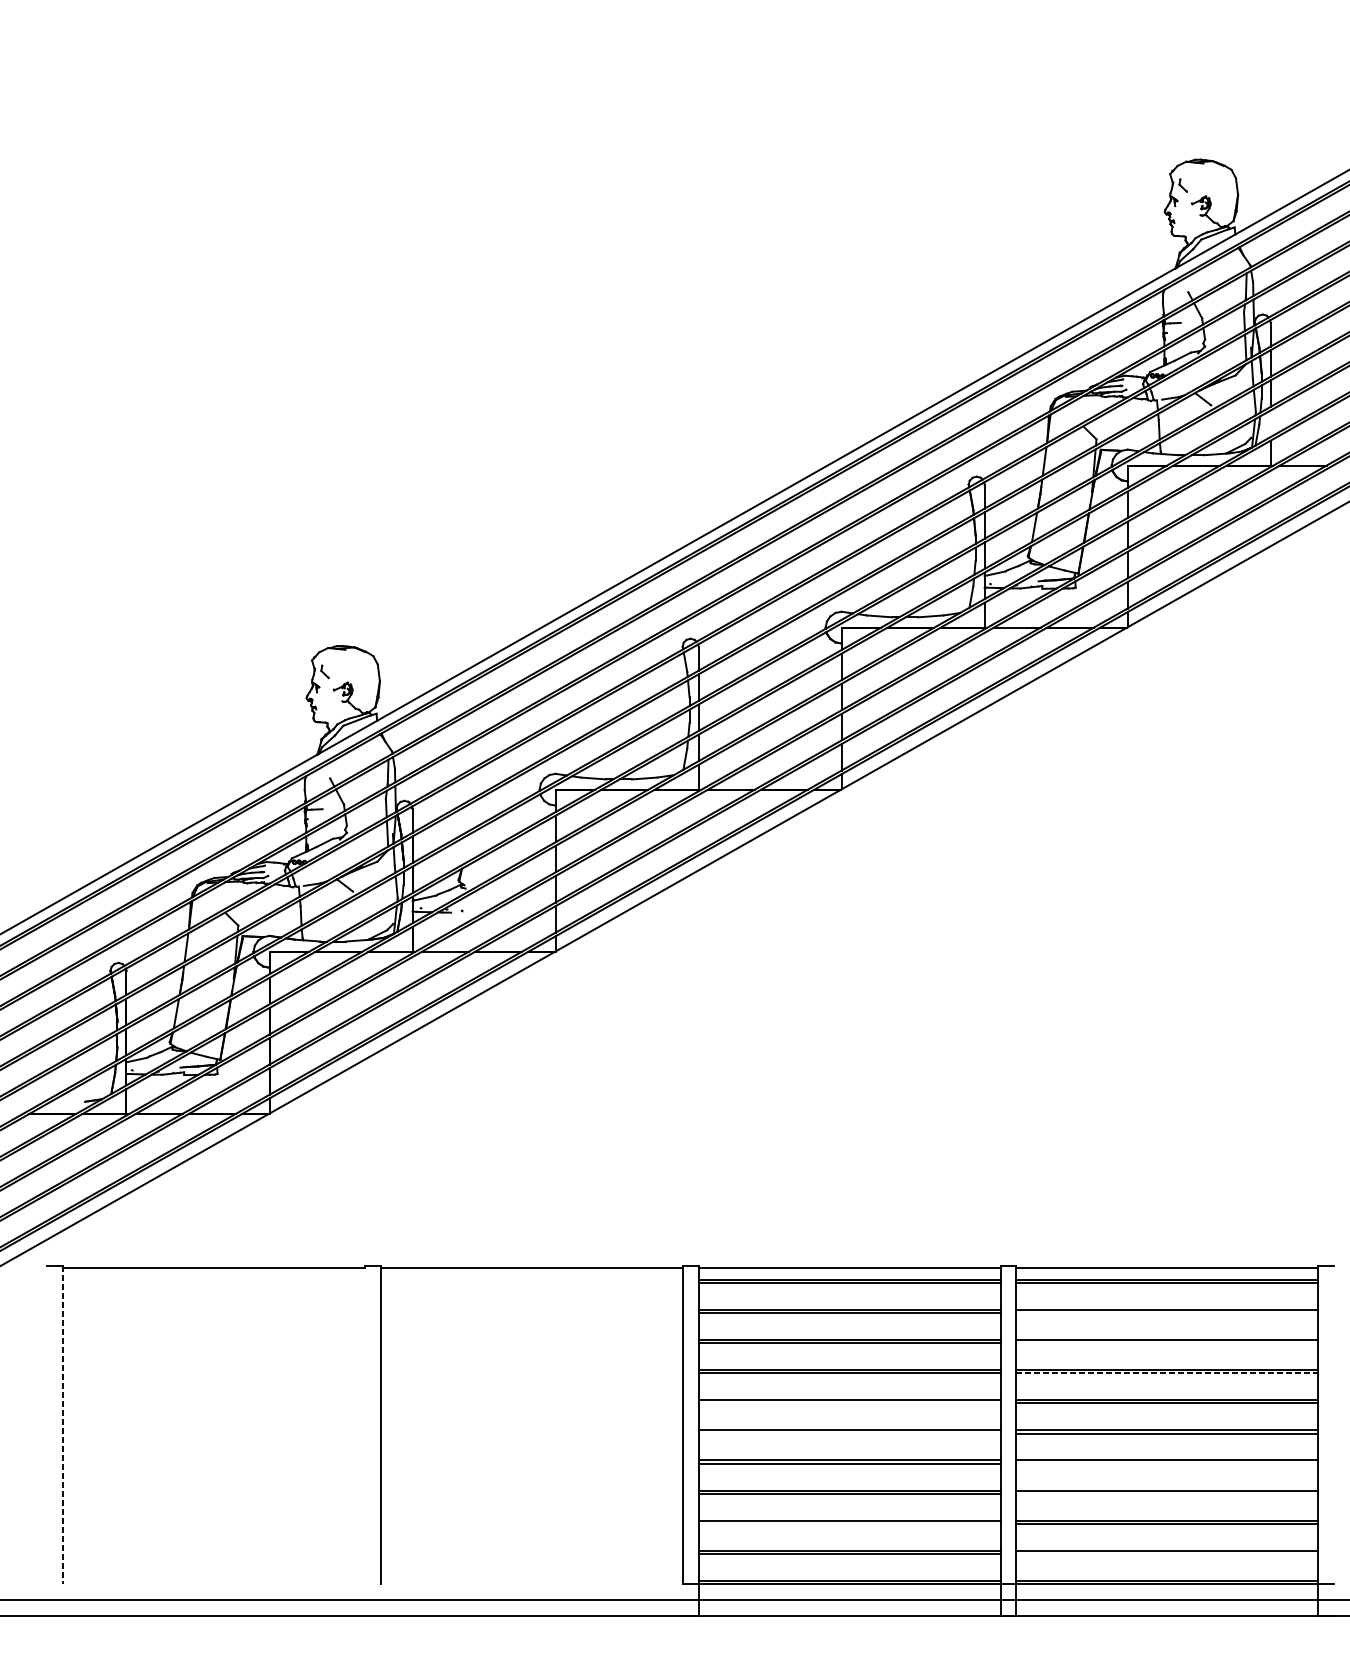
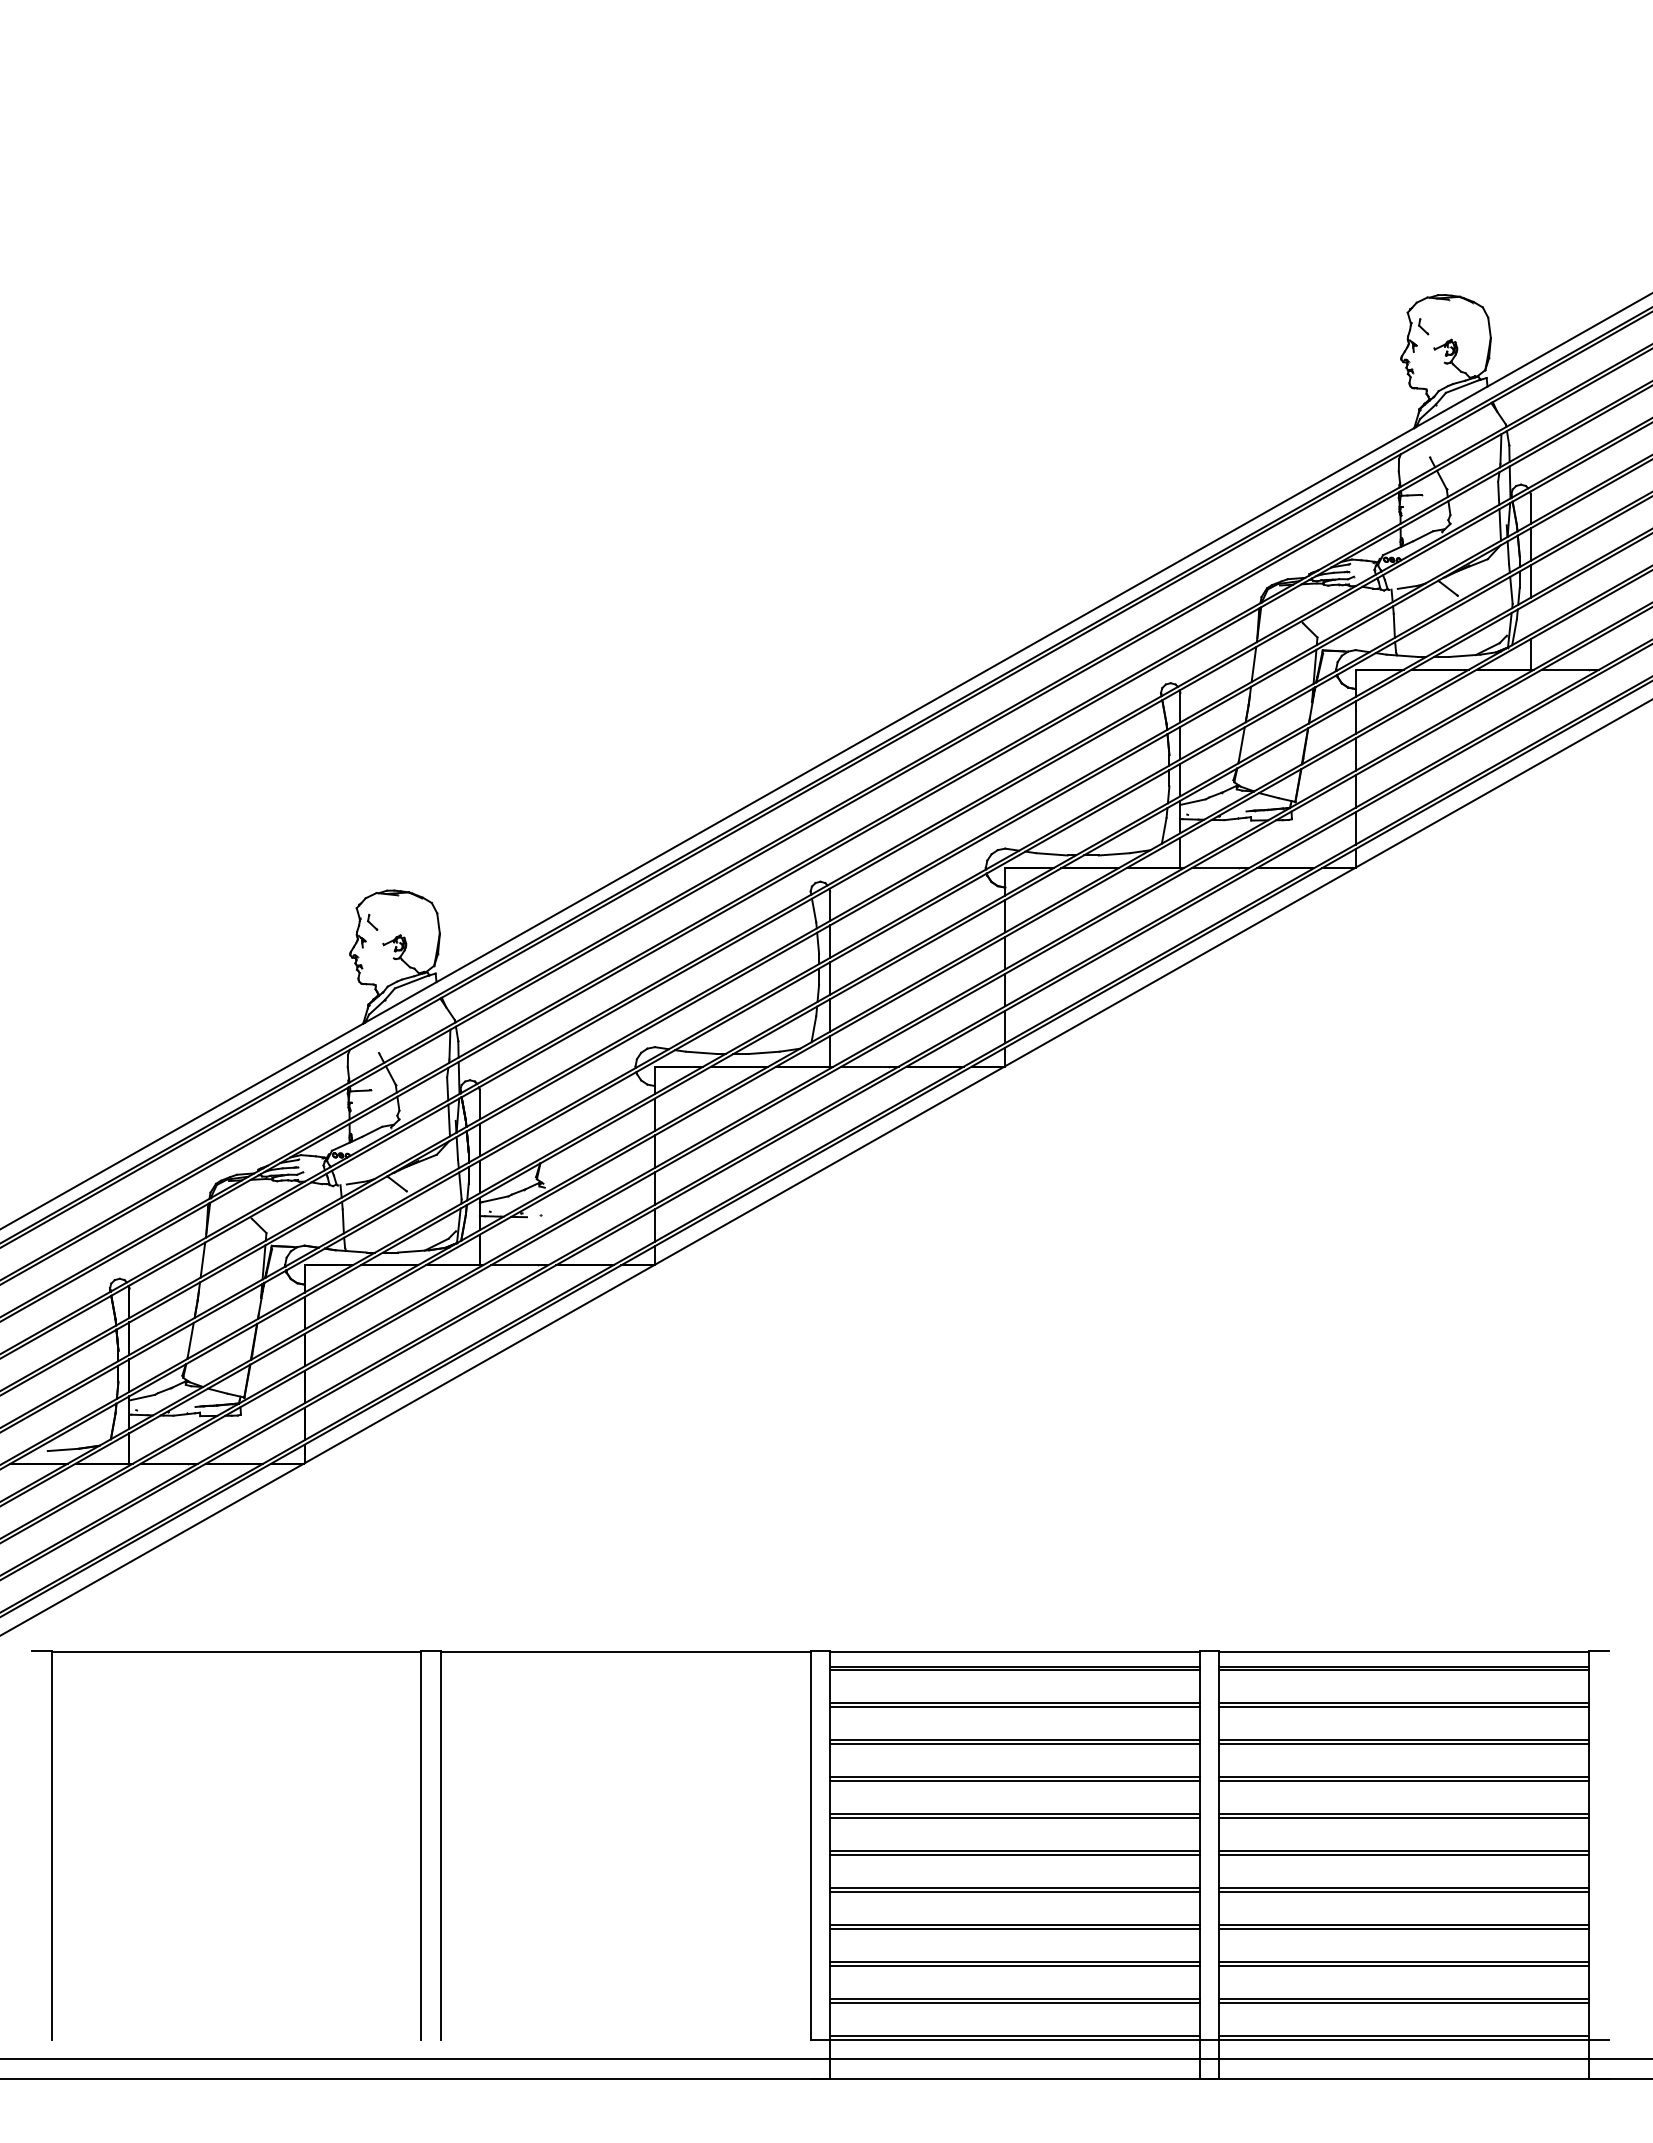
line: (72, 1102) -> (63, 1449), added
line: (1167, 1313) -> (1404, 1707), added
line: (1167, 1343) -> (1404, 1744), added
line: (1167, 1373) -> (1404, 1781), dashed -> solid
line: (849, 1403) -> (1014, 1818), added
line: (364, 1424) -> (421, 1844), added
line: (62, 1425) -> (51, 1845), dashed -> solid
line: (849, 1433) -> (1014, 1855), added
line: (1167, 1463) -> (1404, 1891), added
line: (1167, 1493) -> (1404, 1928), added
line: (849, 1523) -> (1014, 1965), added
line: (1167, 1553) -> (1404, 2002), added

